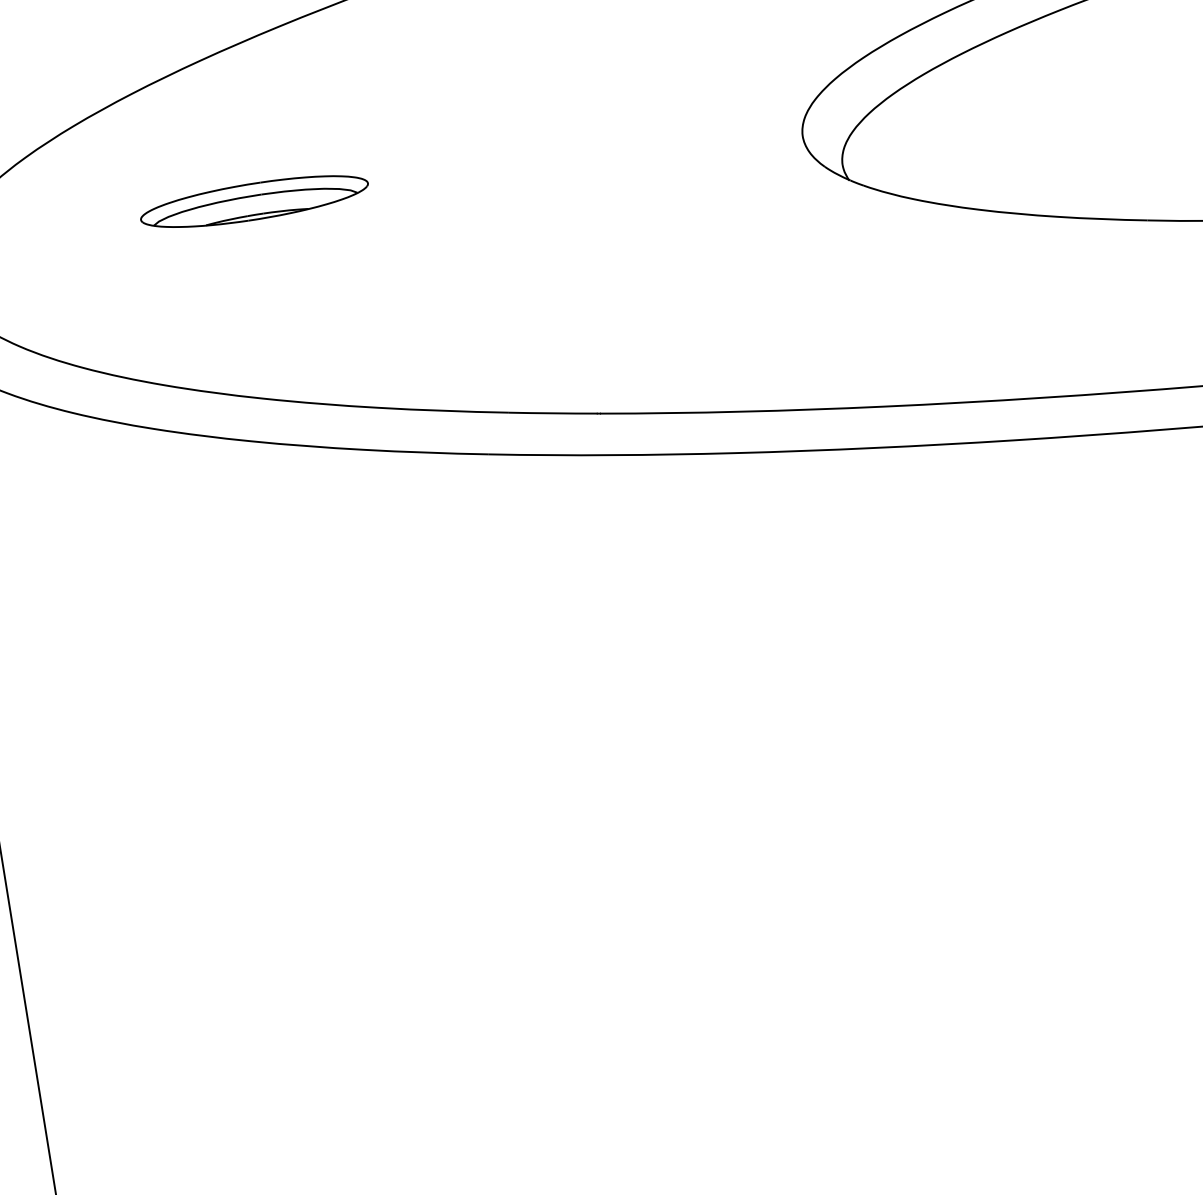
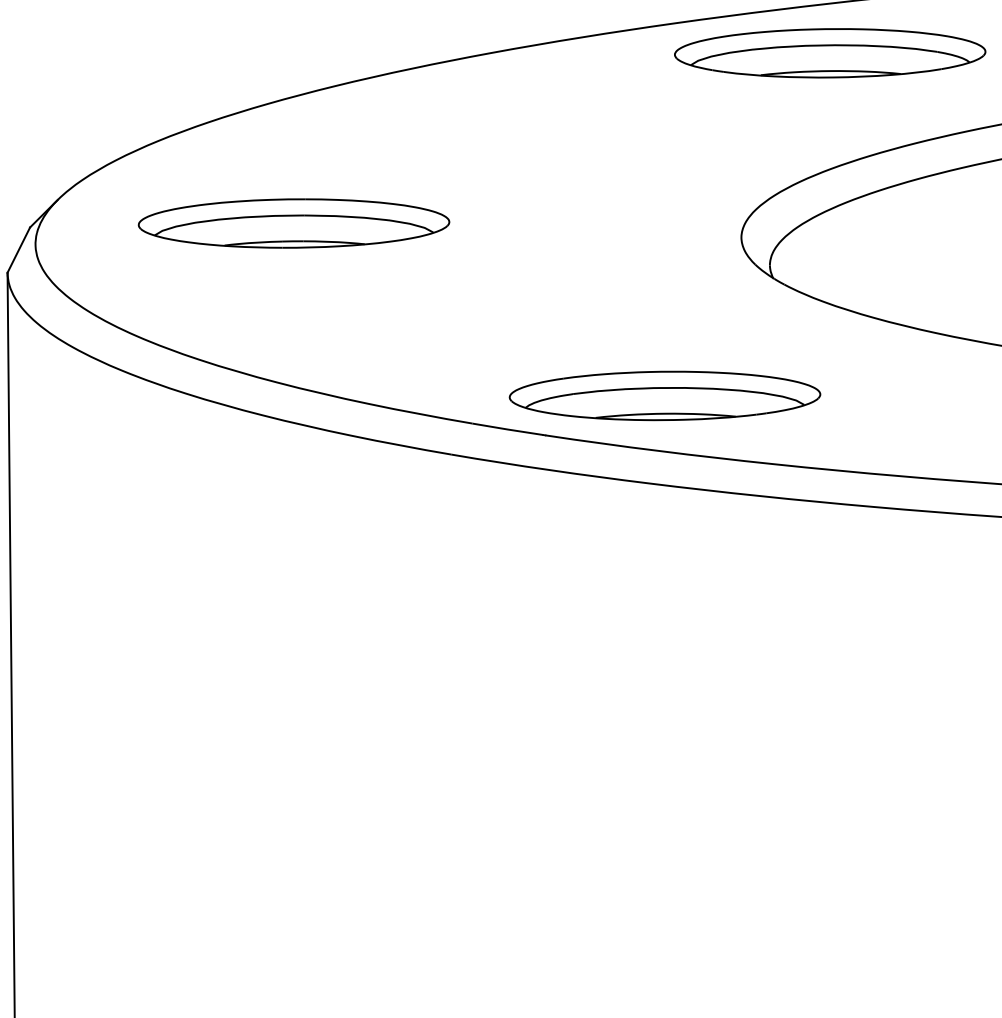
part: (253, 201) -> (293, 223), size x1.67
part: (738, 343) -> (664, 395), added

